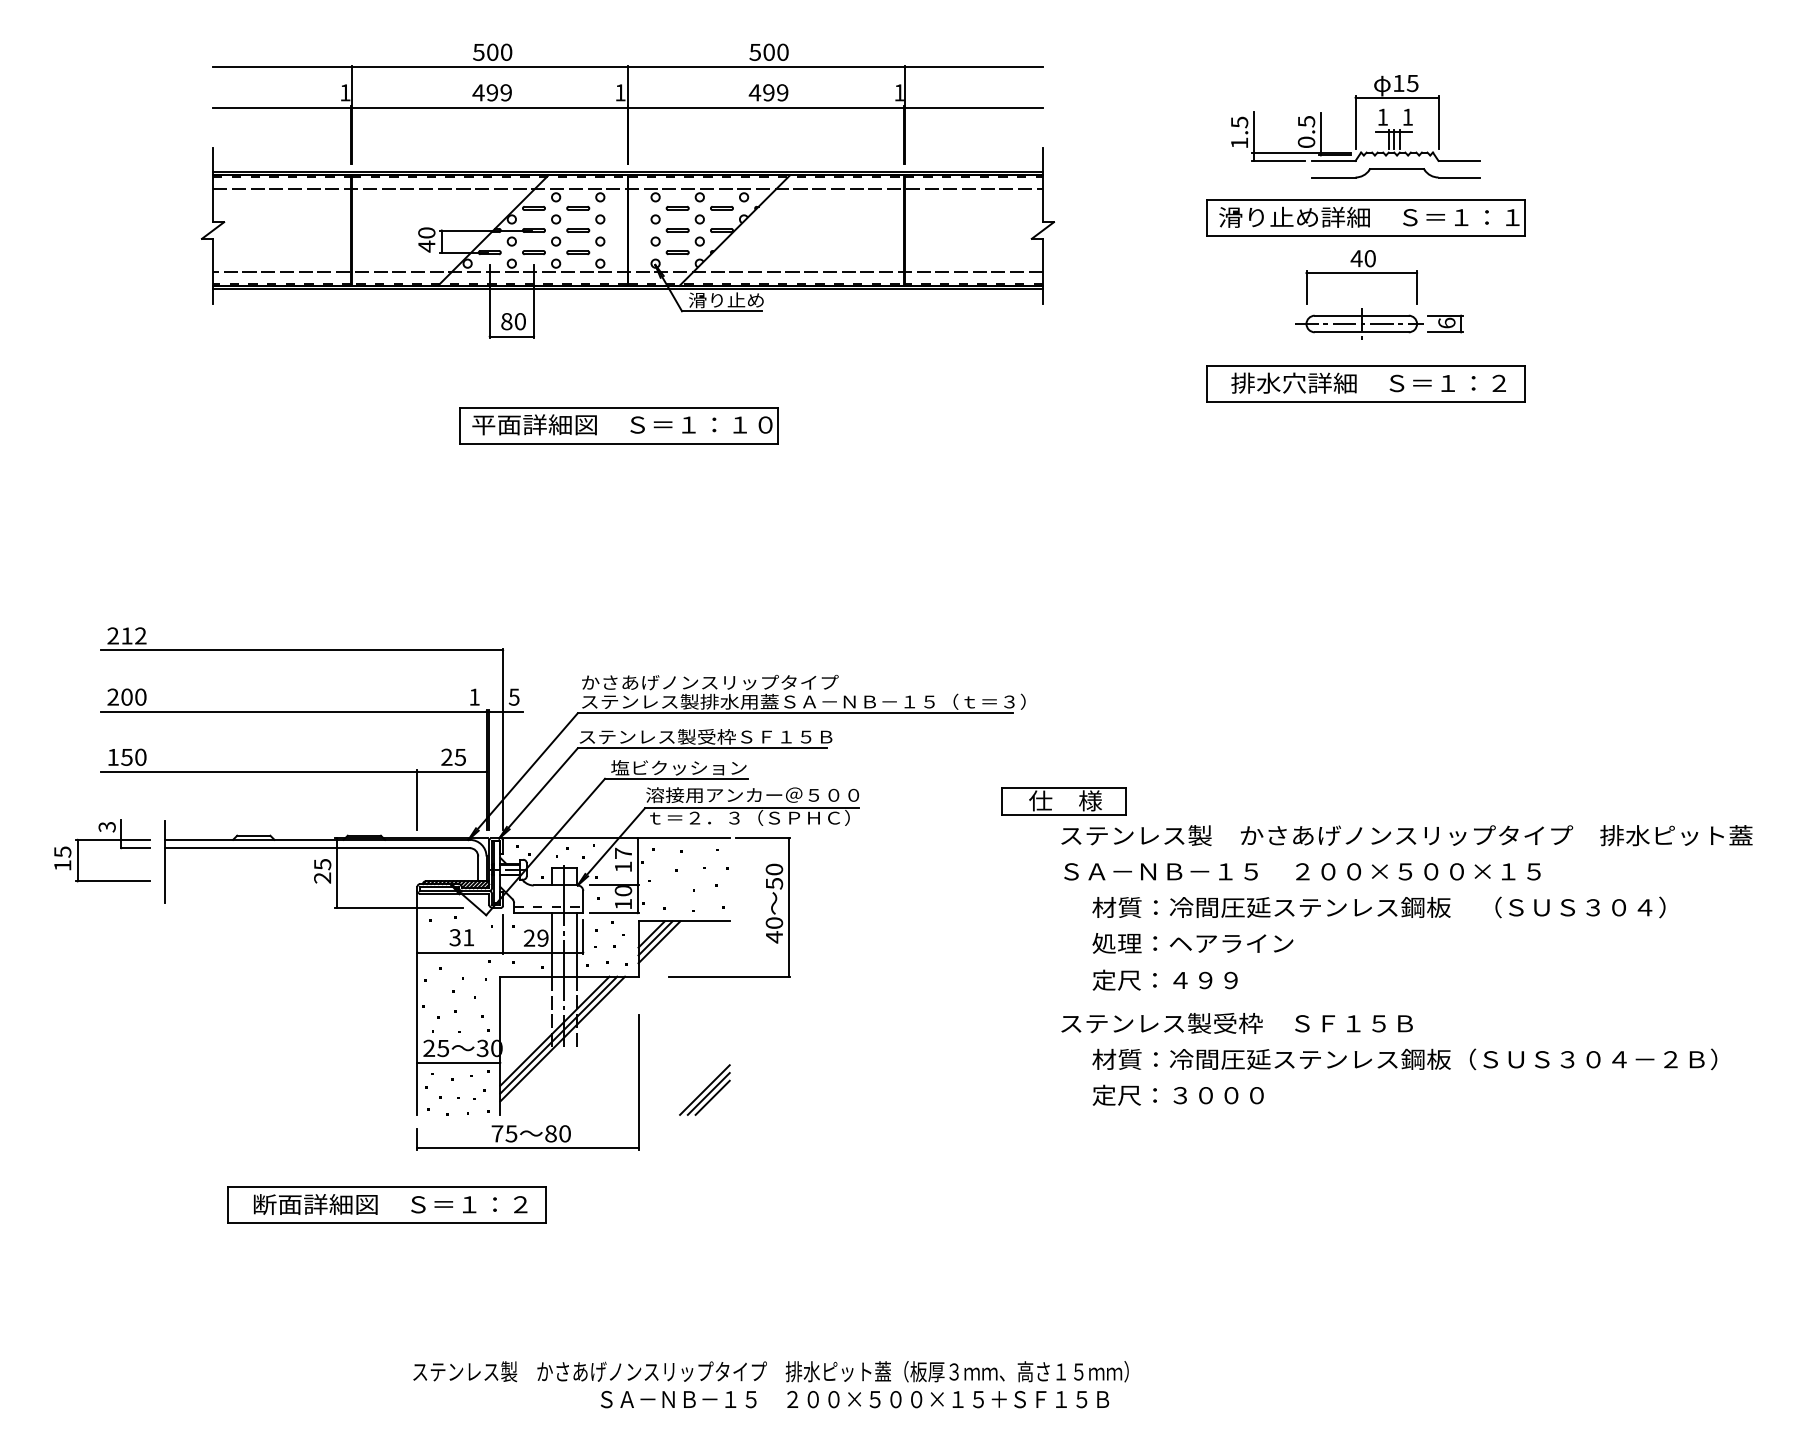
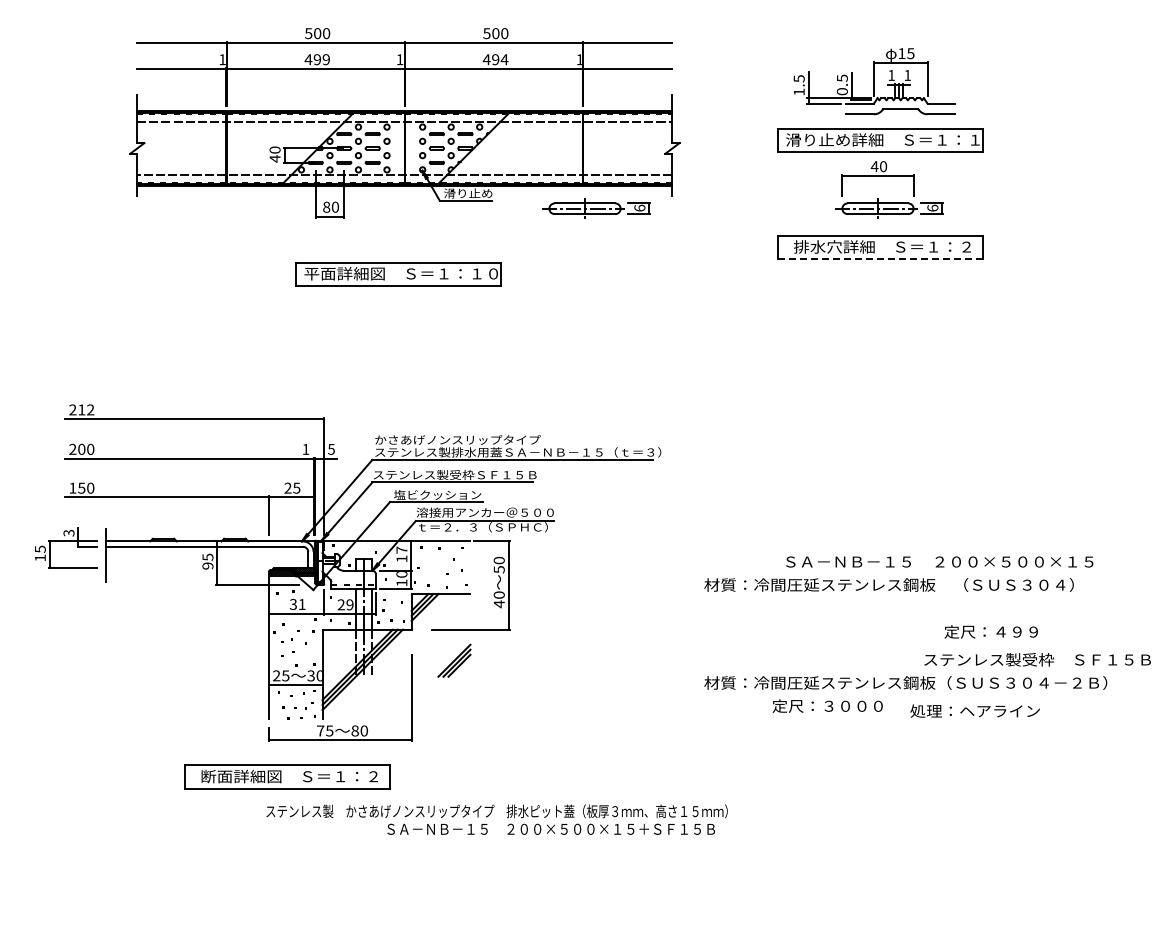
text: (782, 92) -> (504, 59), 499 -> 494
part: (925, 323) -> (596, 208), added
line: (1365, 402) -> (880, 259), solid -> dashed
part: (1373, 827) -> (885, 533), removed
text: (1302, 870) -> (939, 561), moved
text: (323, 877) -> (208, 565), 25 -> 95
text: (1191, 942) -> (974, 710), moved
text: (1164, 979) -> (990, 631), moved
text: (1236, 1022) -> (1037, 659), moved
part: (704, 1089) -> (454, 660), moved
text: (1177, 1094) -> (827, 705), moved
part: (387, 1204) -> (287, 776), moved
text: (770, 1384) -> (496, 819), moved

